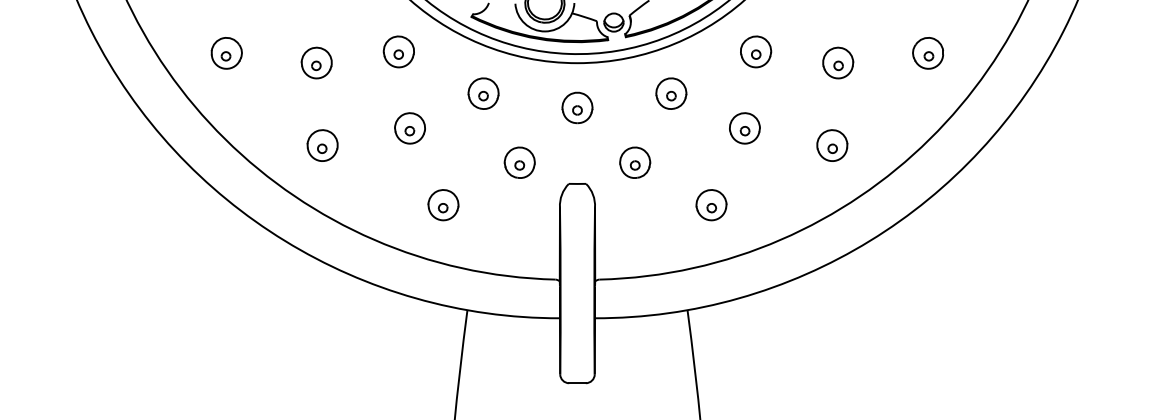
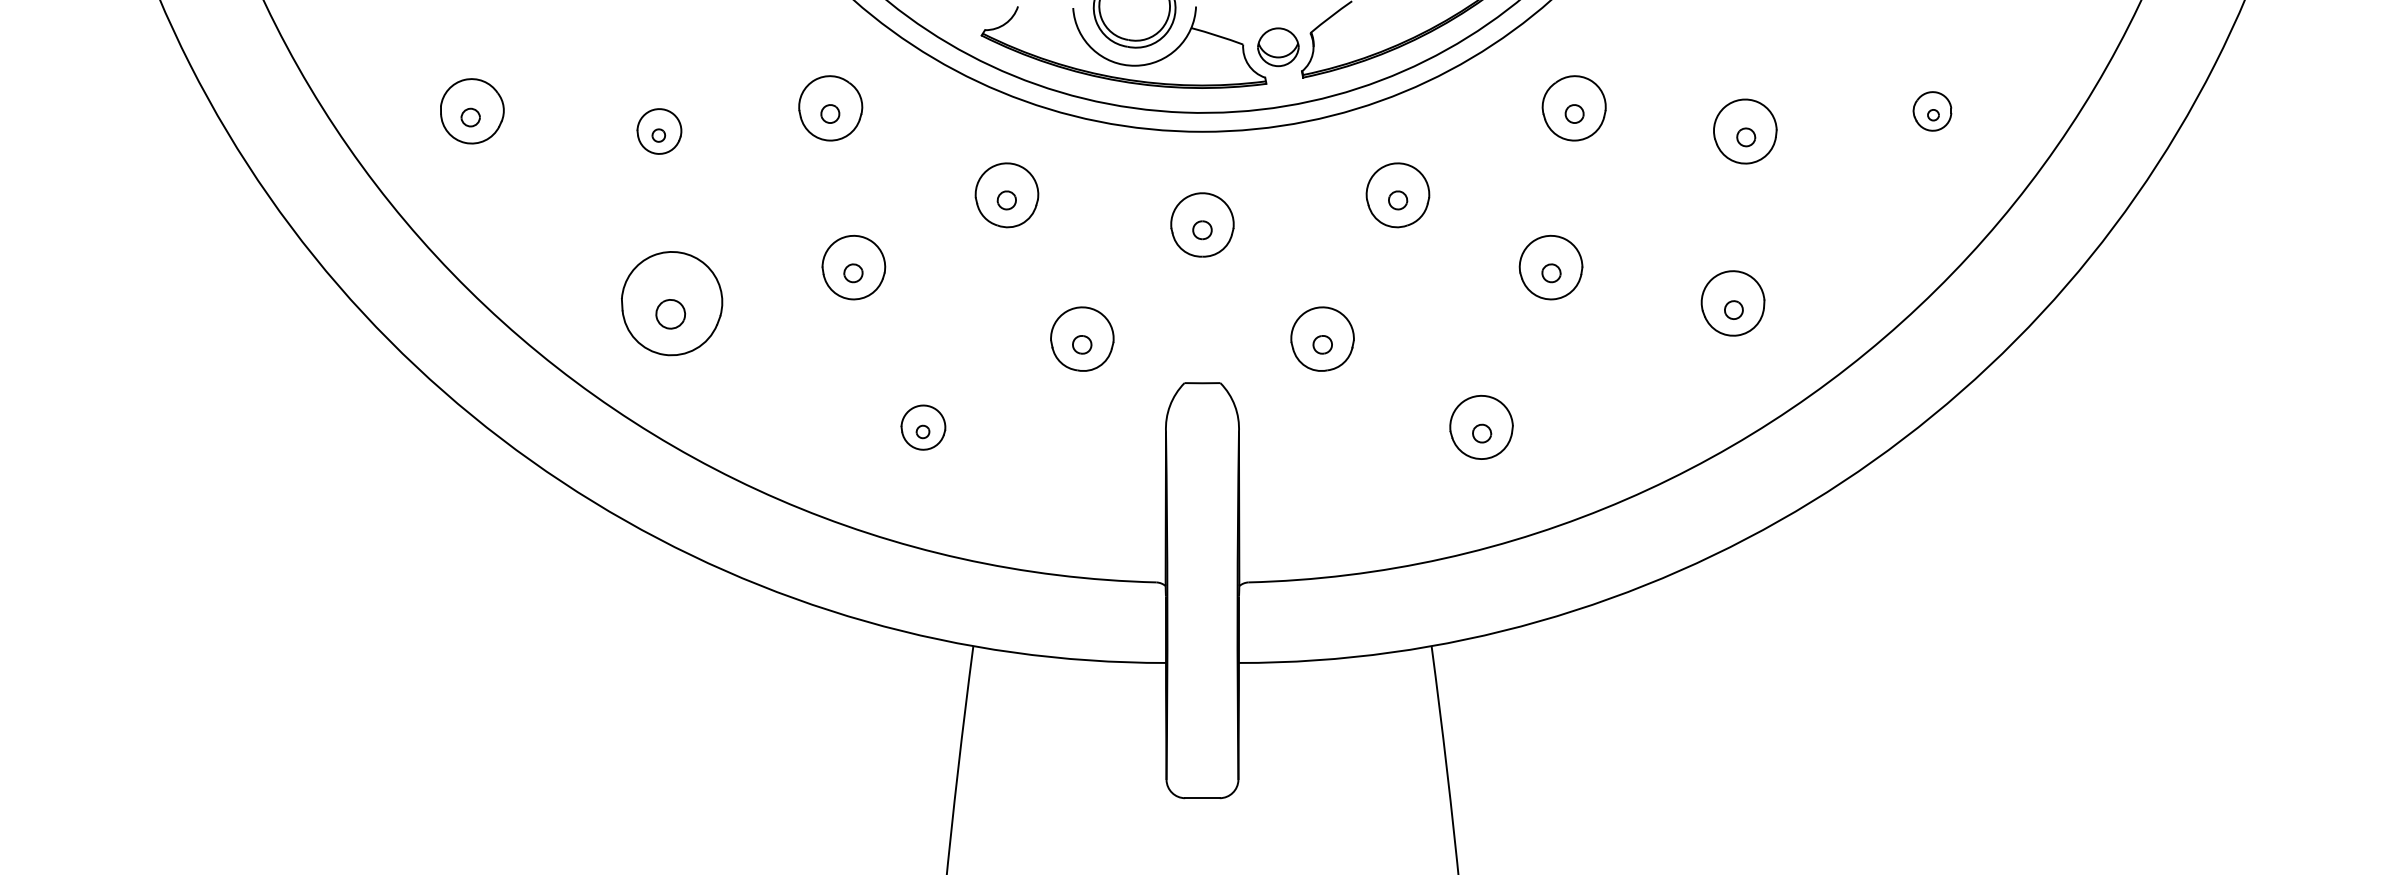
part: (927, 53) -> (1931, 111), size x0.6
part: (316, 62) -> (659, 130), size x0.7
part: (322, 145) -> (671, 303), size x1.6
part: (443, 205) -> (923, 428), size x0.7

